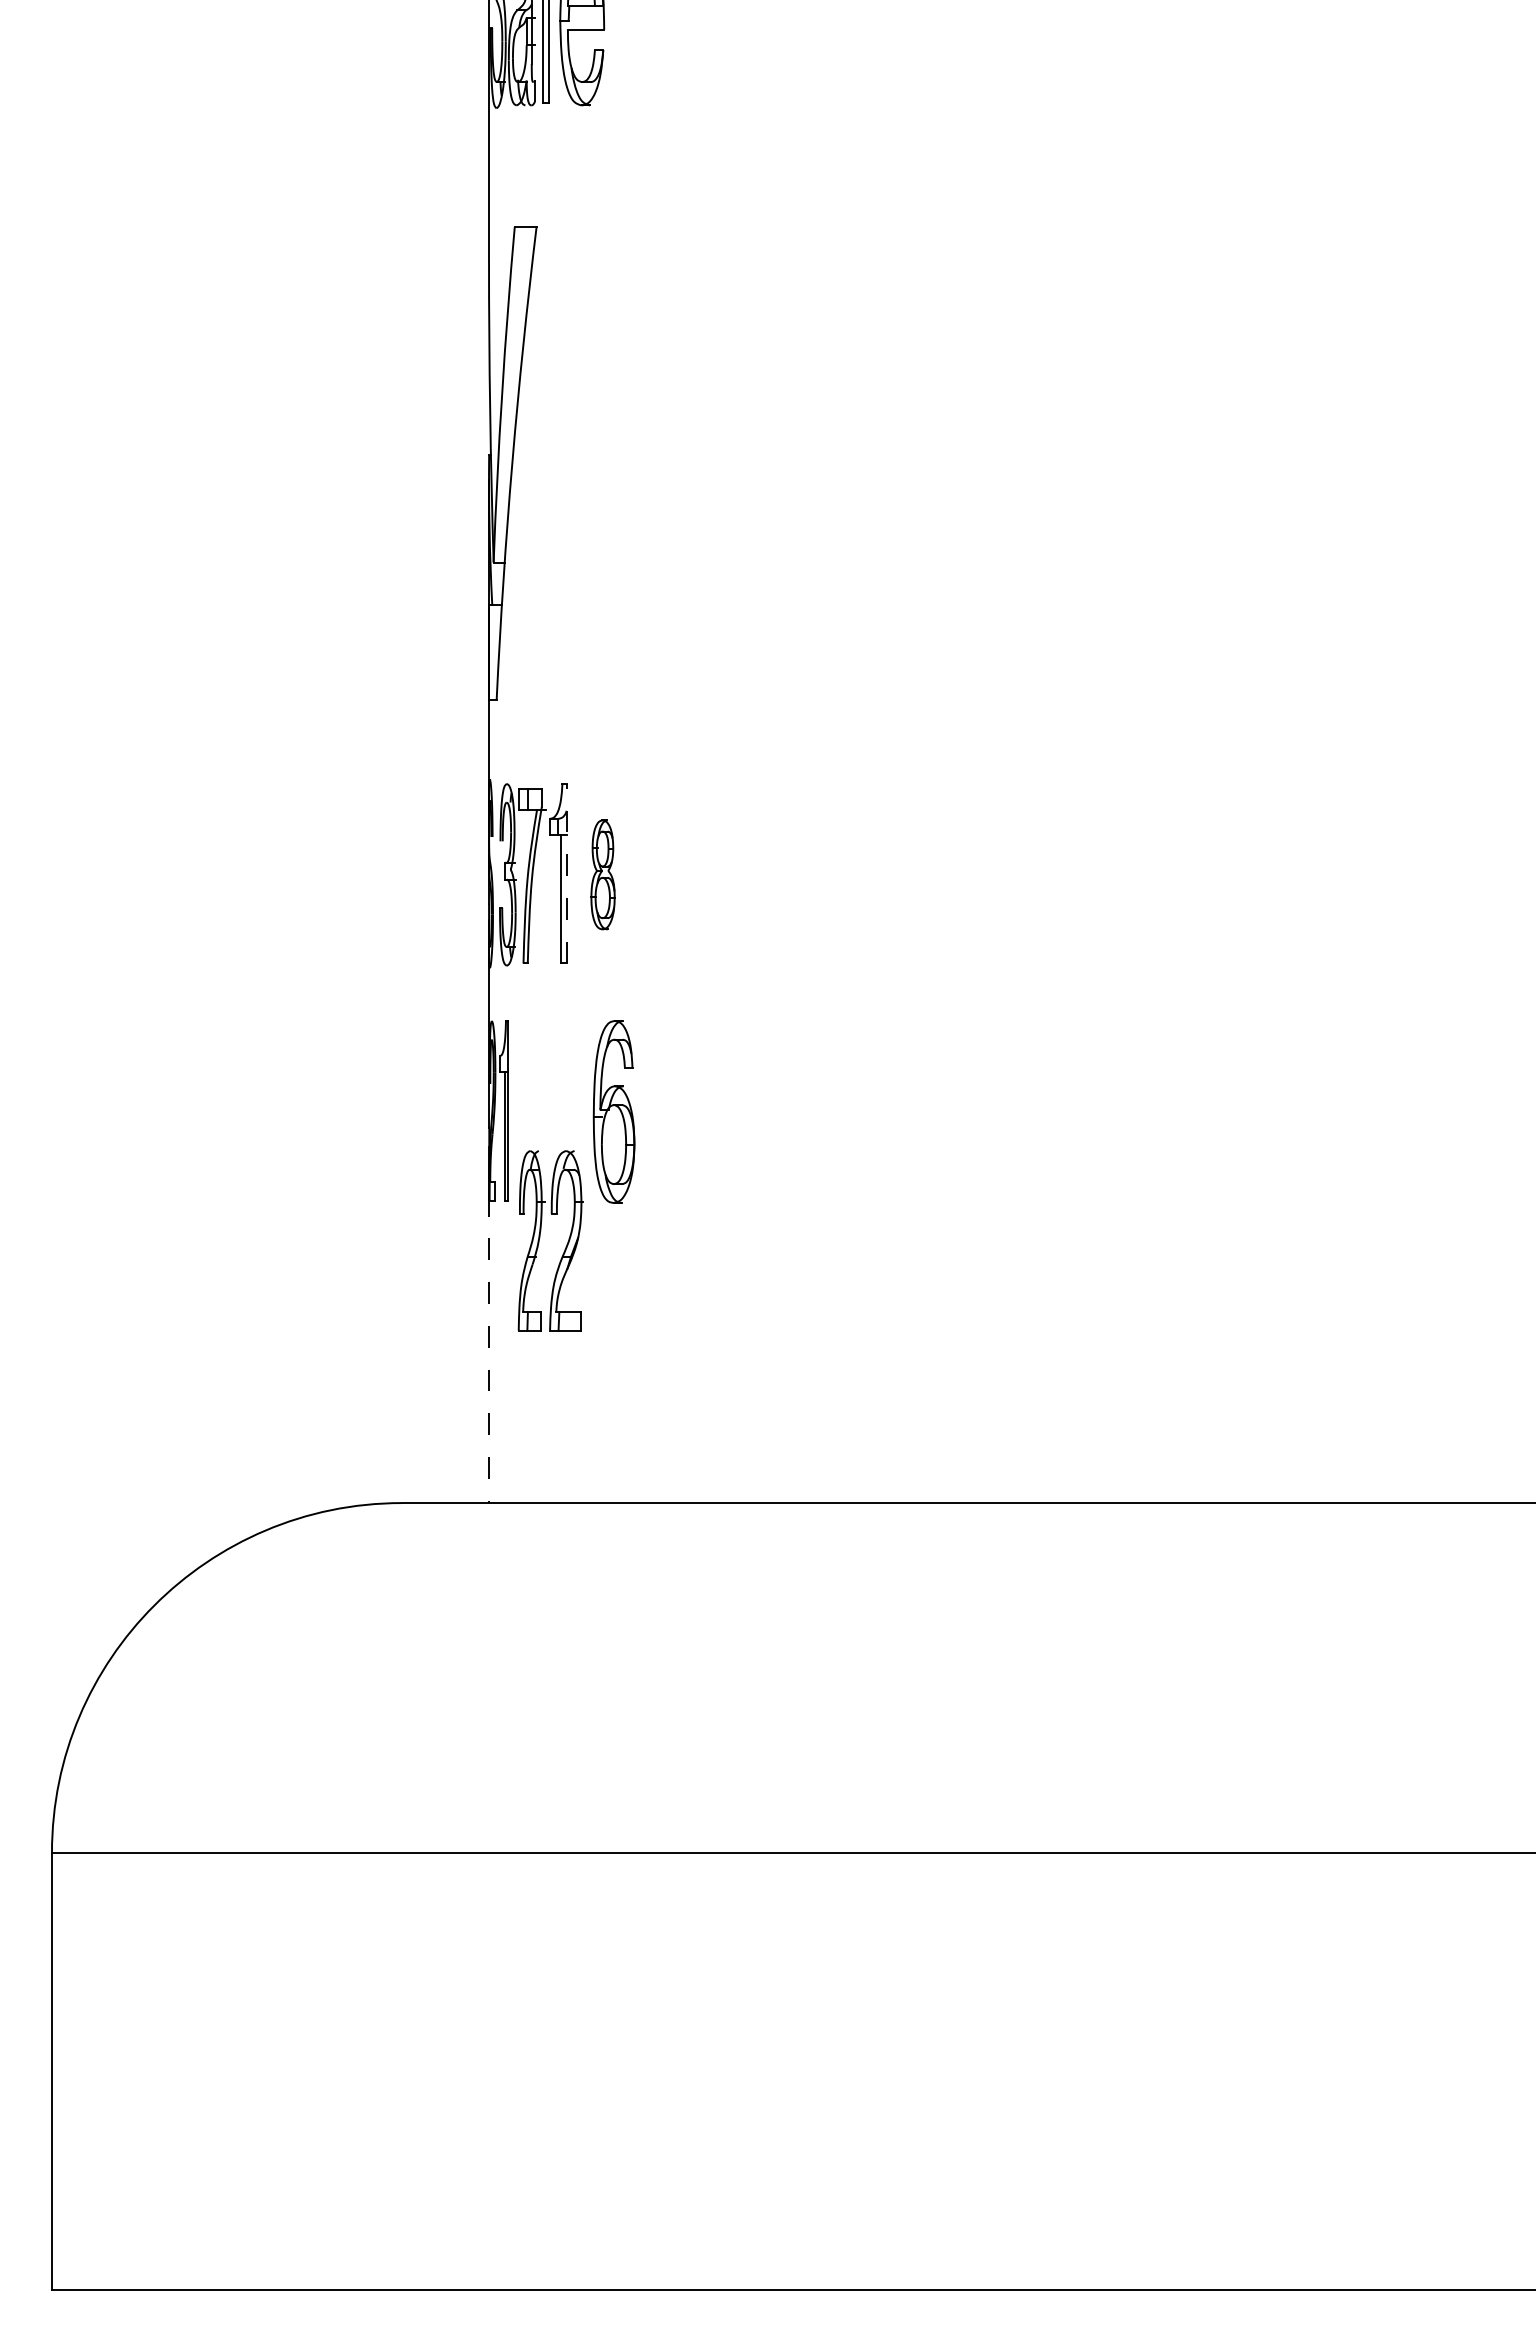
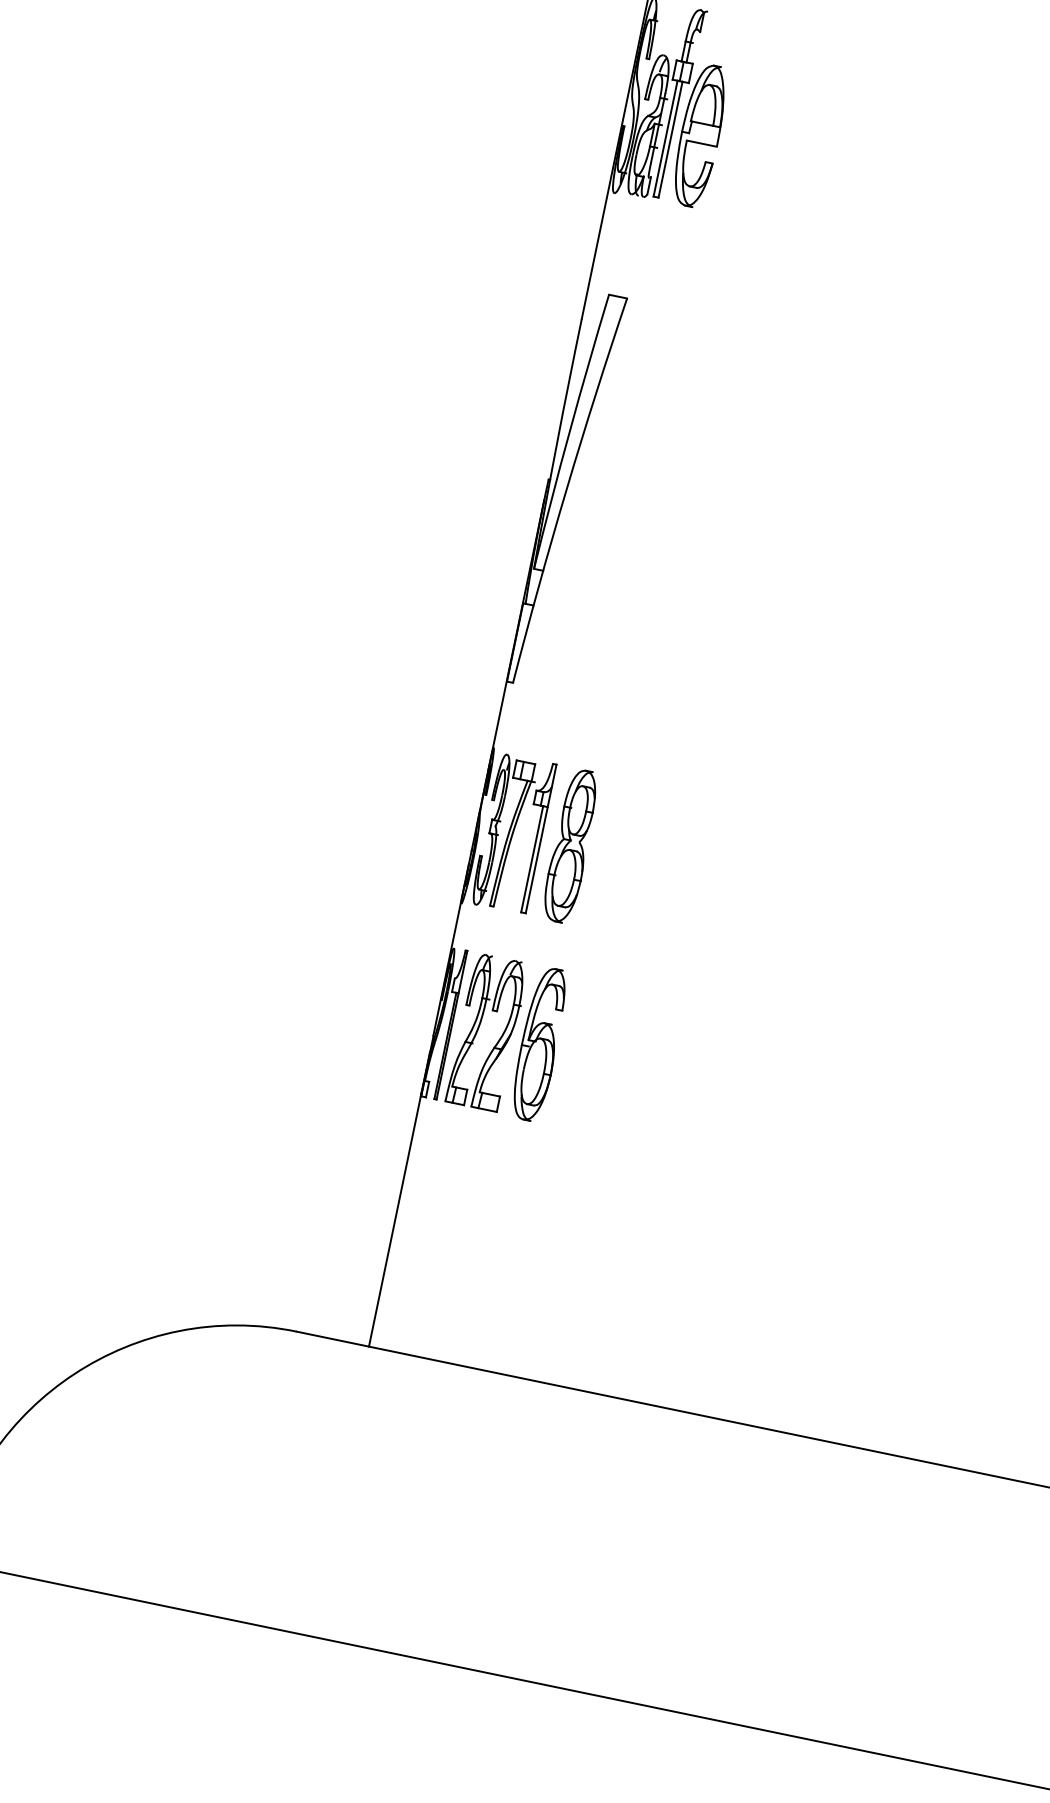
line: (566, 873) -> (541, 838), dashed -> solid
part: (602, 874) -> (570, 845), size x1.67
part: (540, 1238) -> (479, 1028), moved
line: (489, 1349) -> (395, 1219), dashed -> solid

